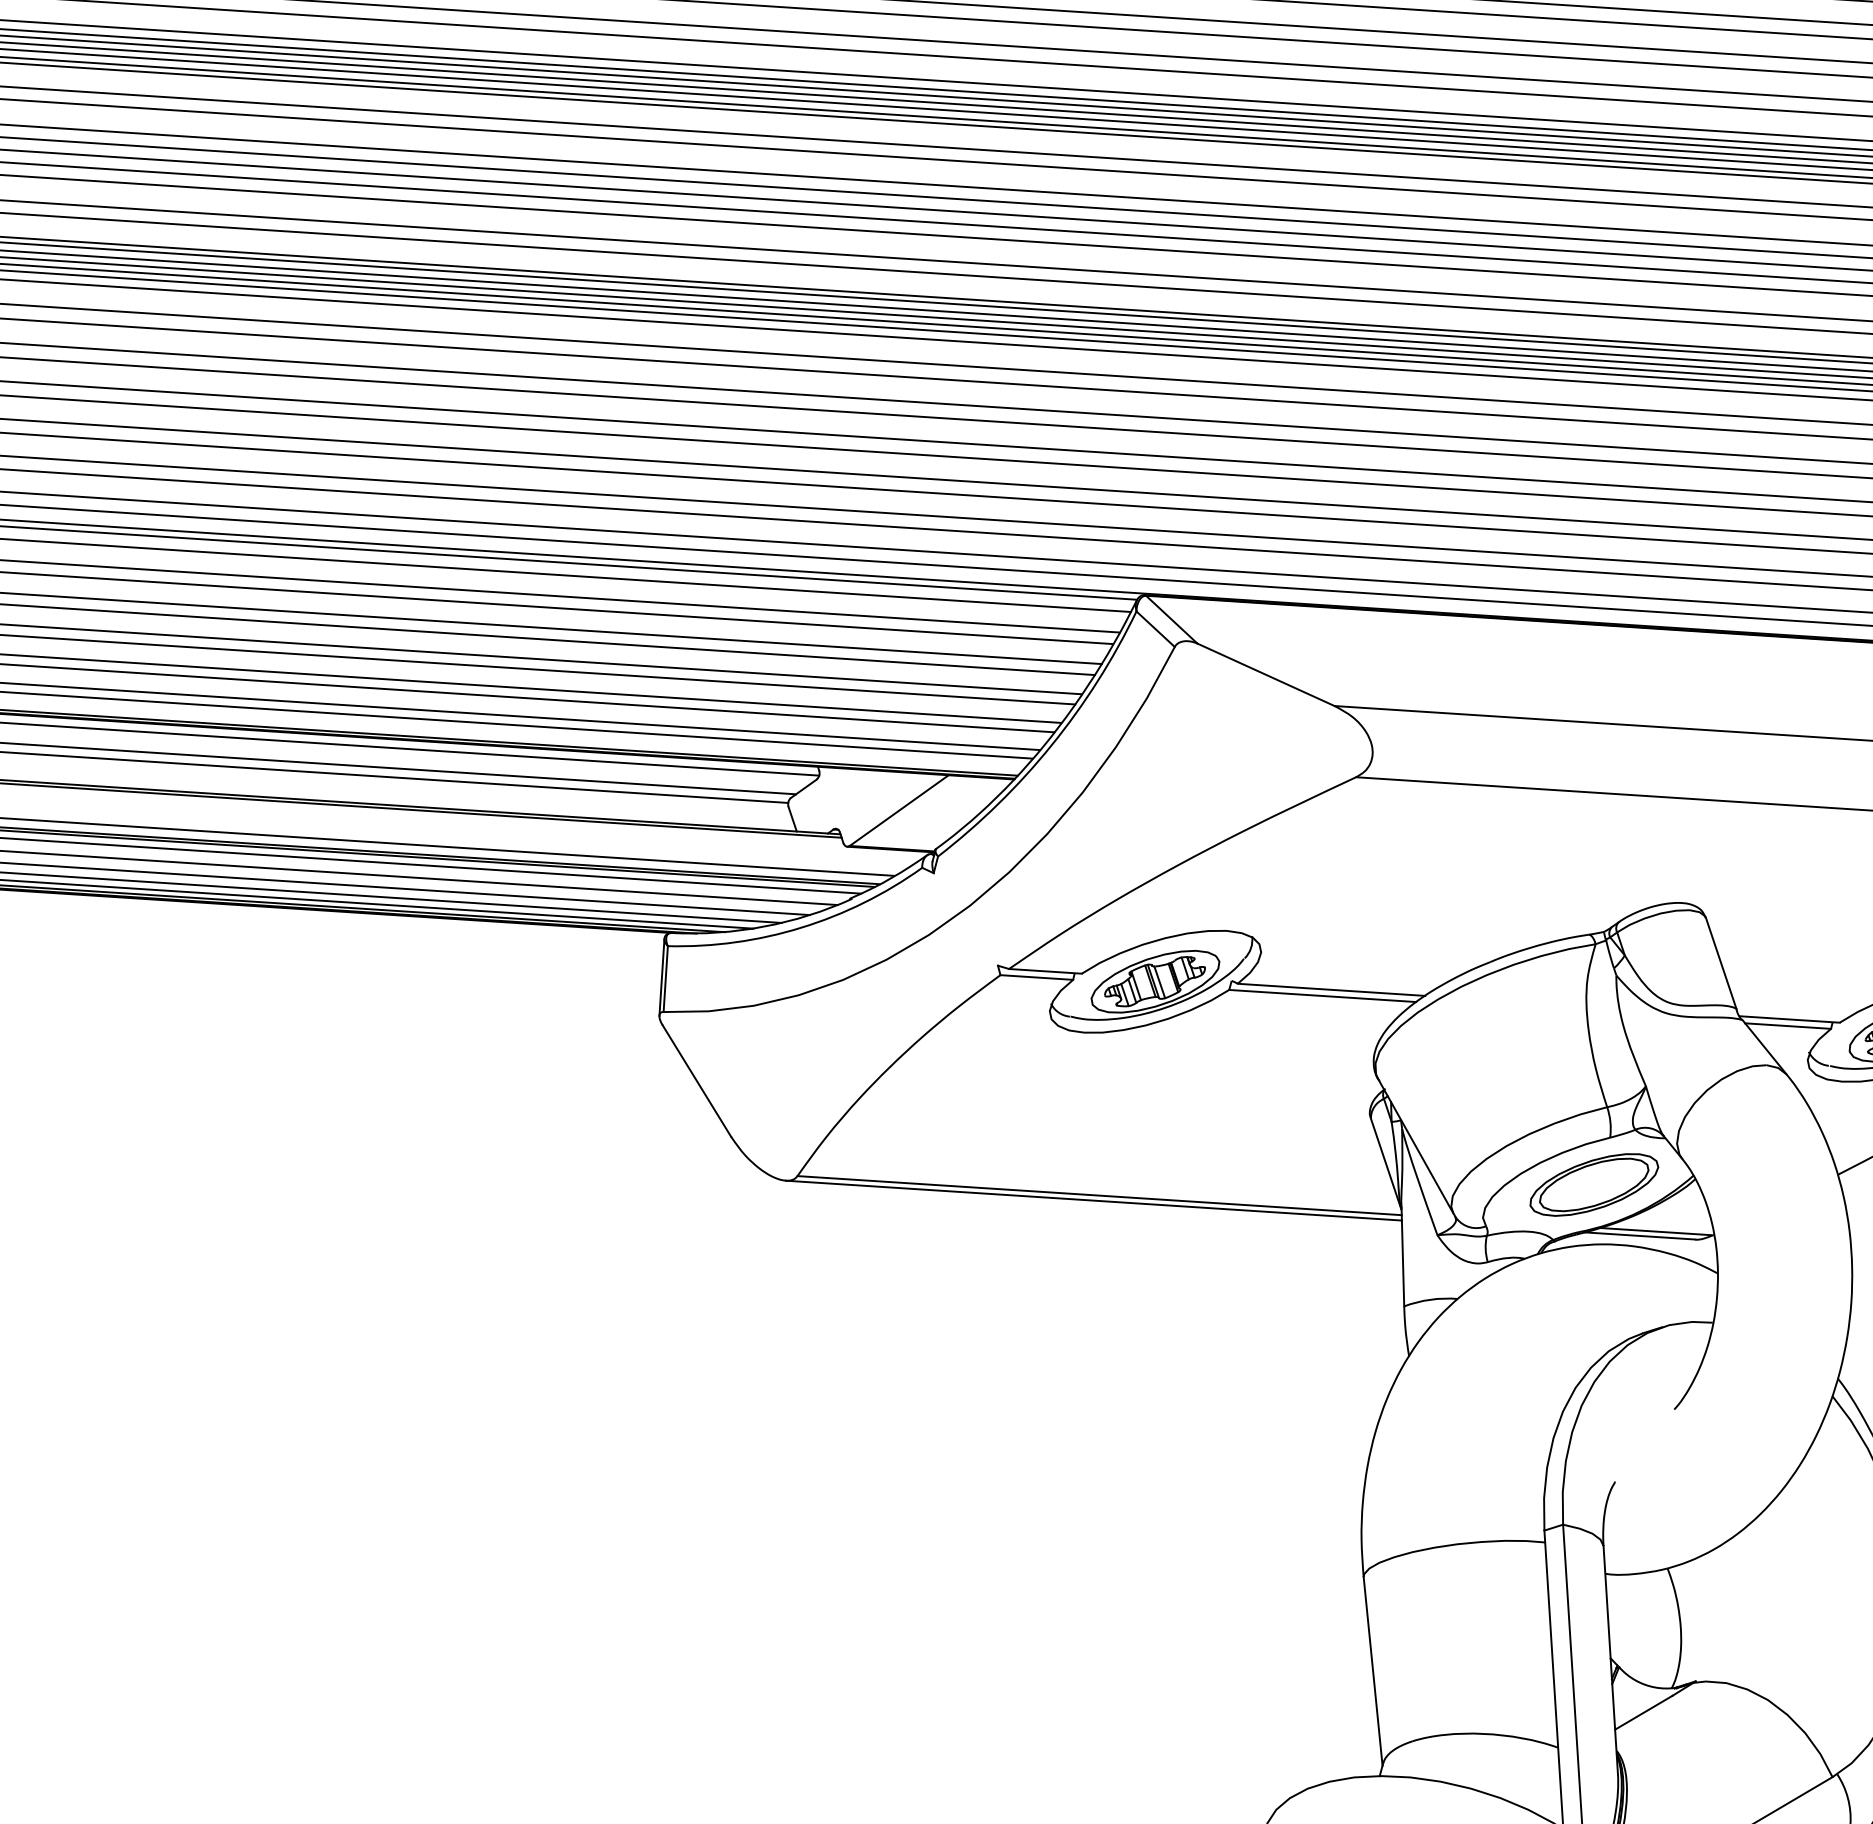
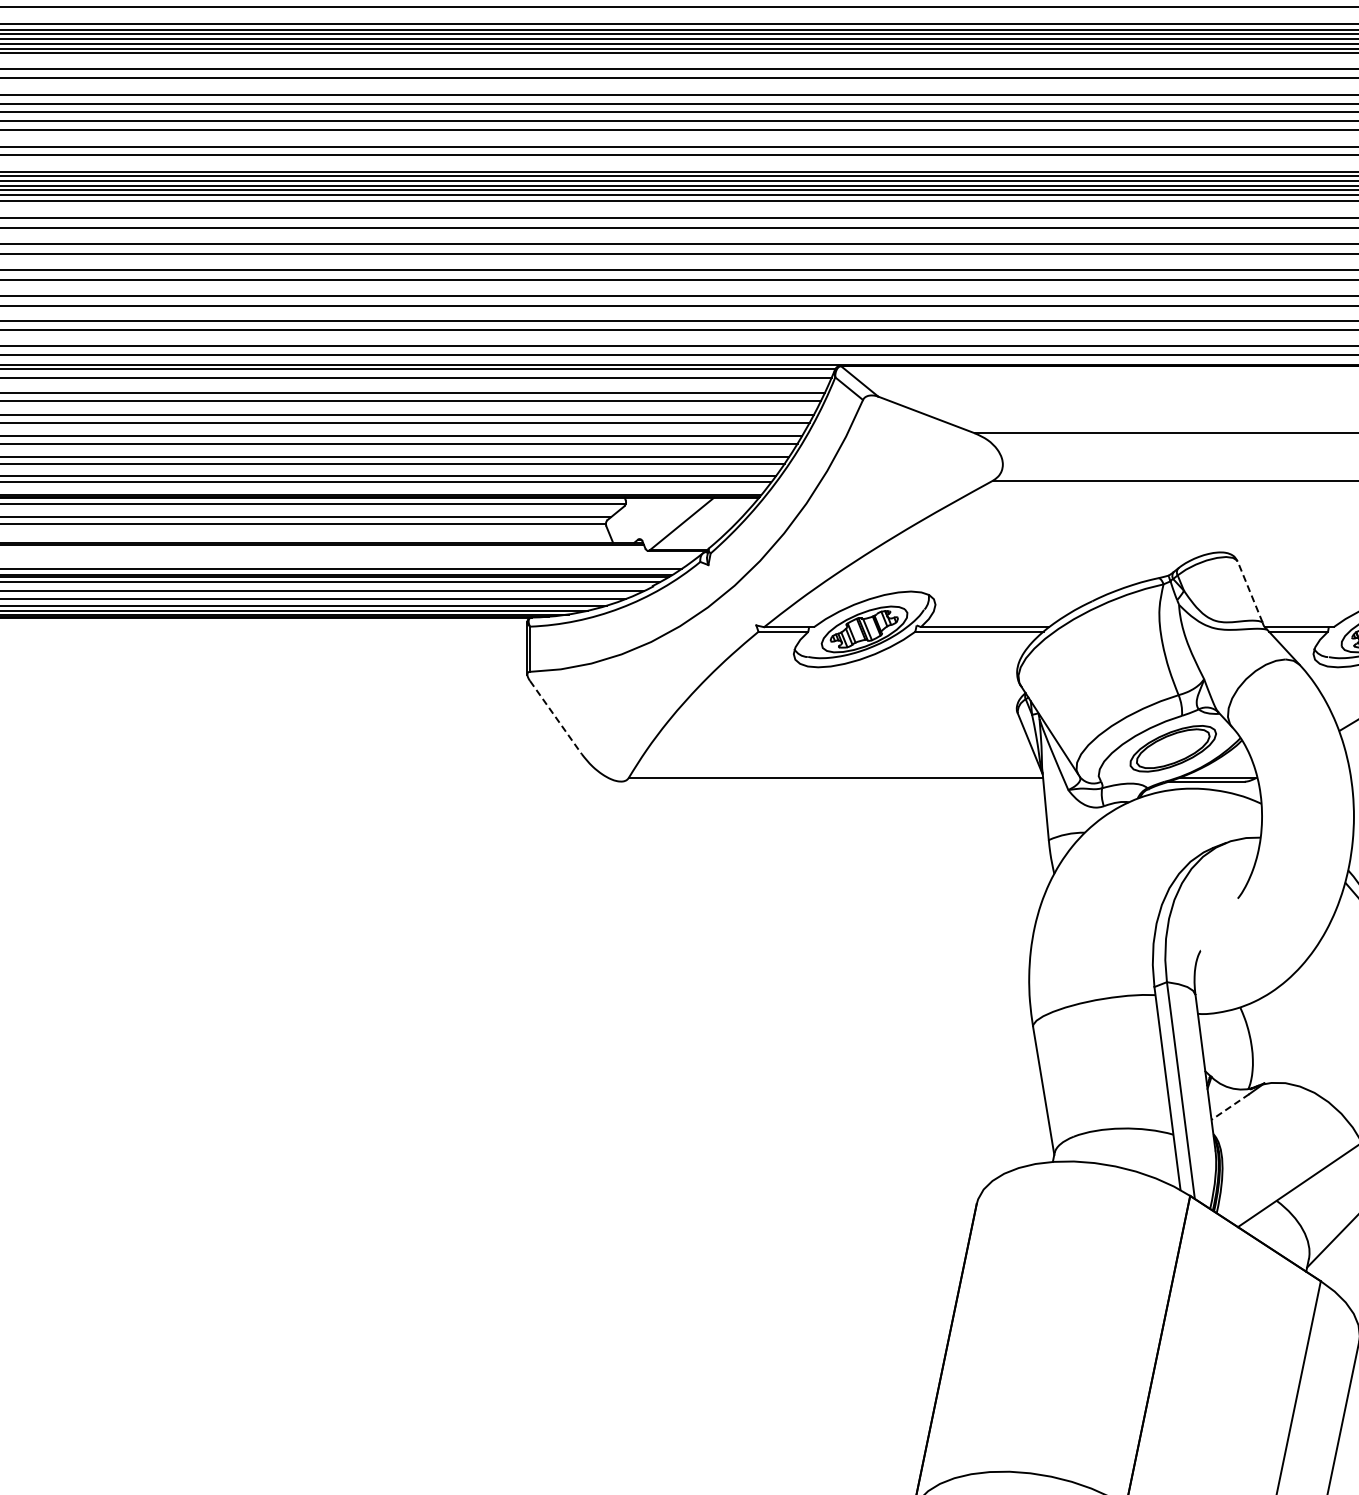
line: (1721, 962) -> (1250, 591), solid -> dashed
line: (696, 1081) -> (555, 717), solid -> dashed
line: (1092, 1200) -> (831, 781), removed
line: (1644, 1711) -> (1230, 1106), solid -> dashed

